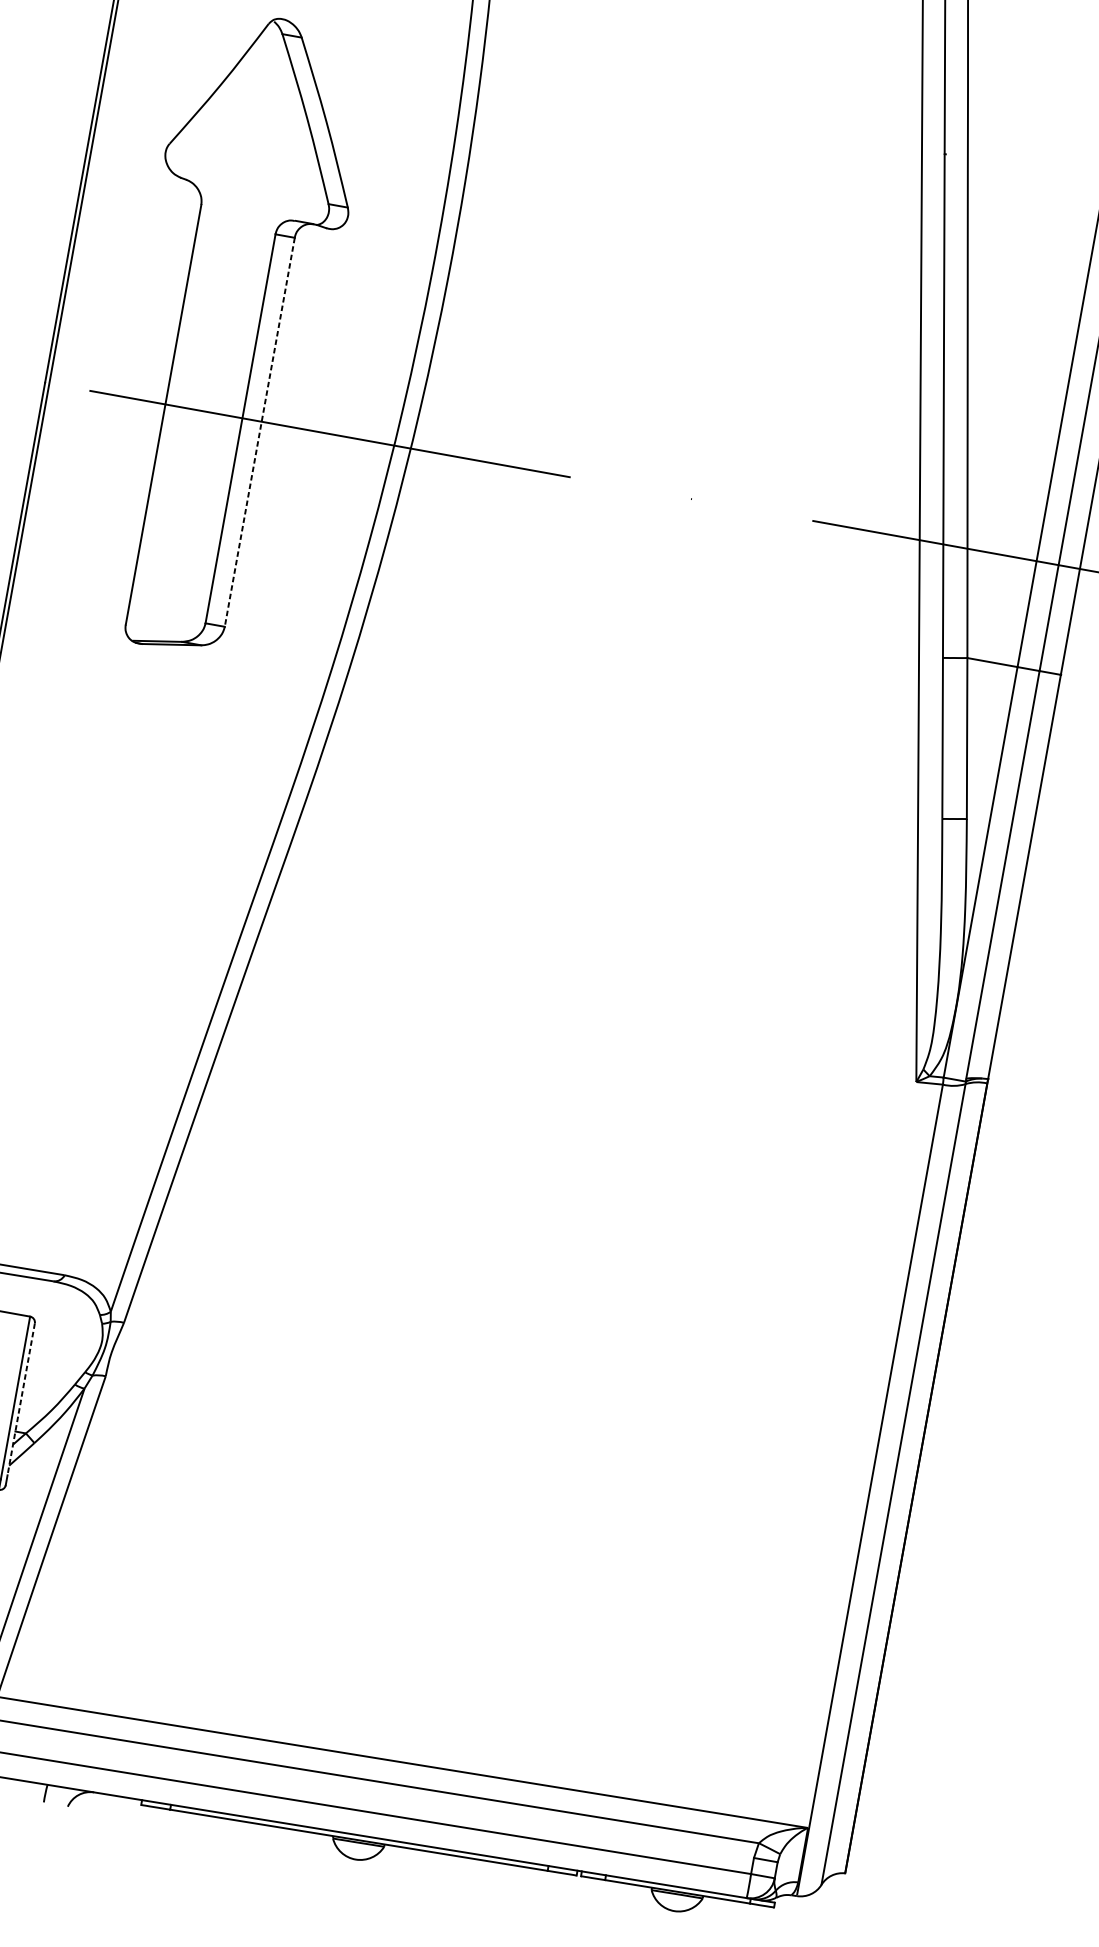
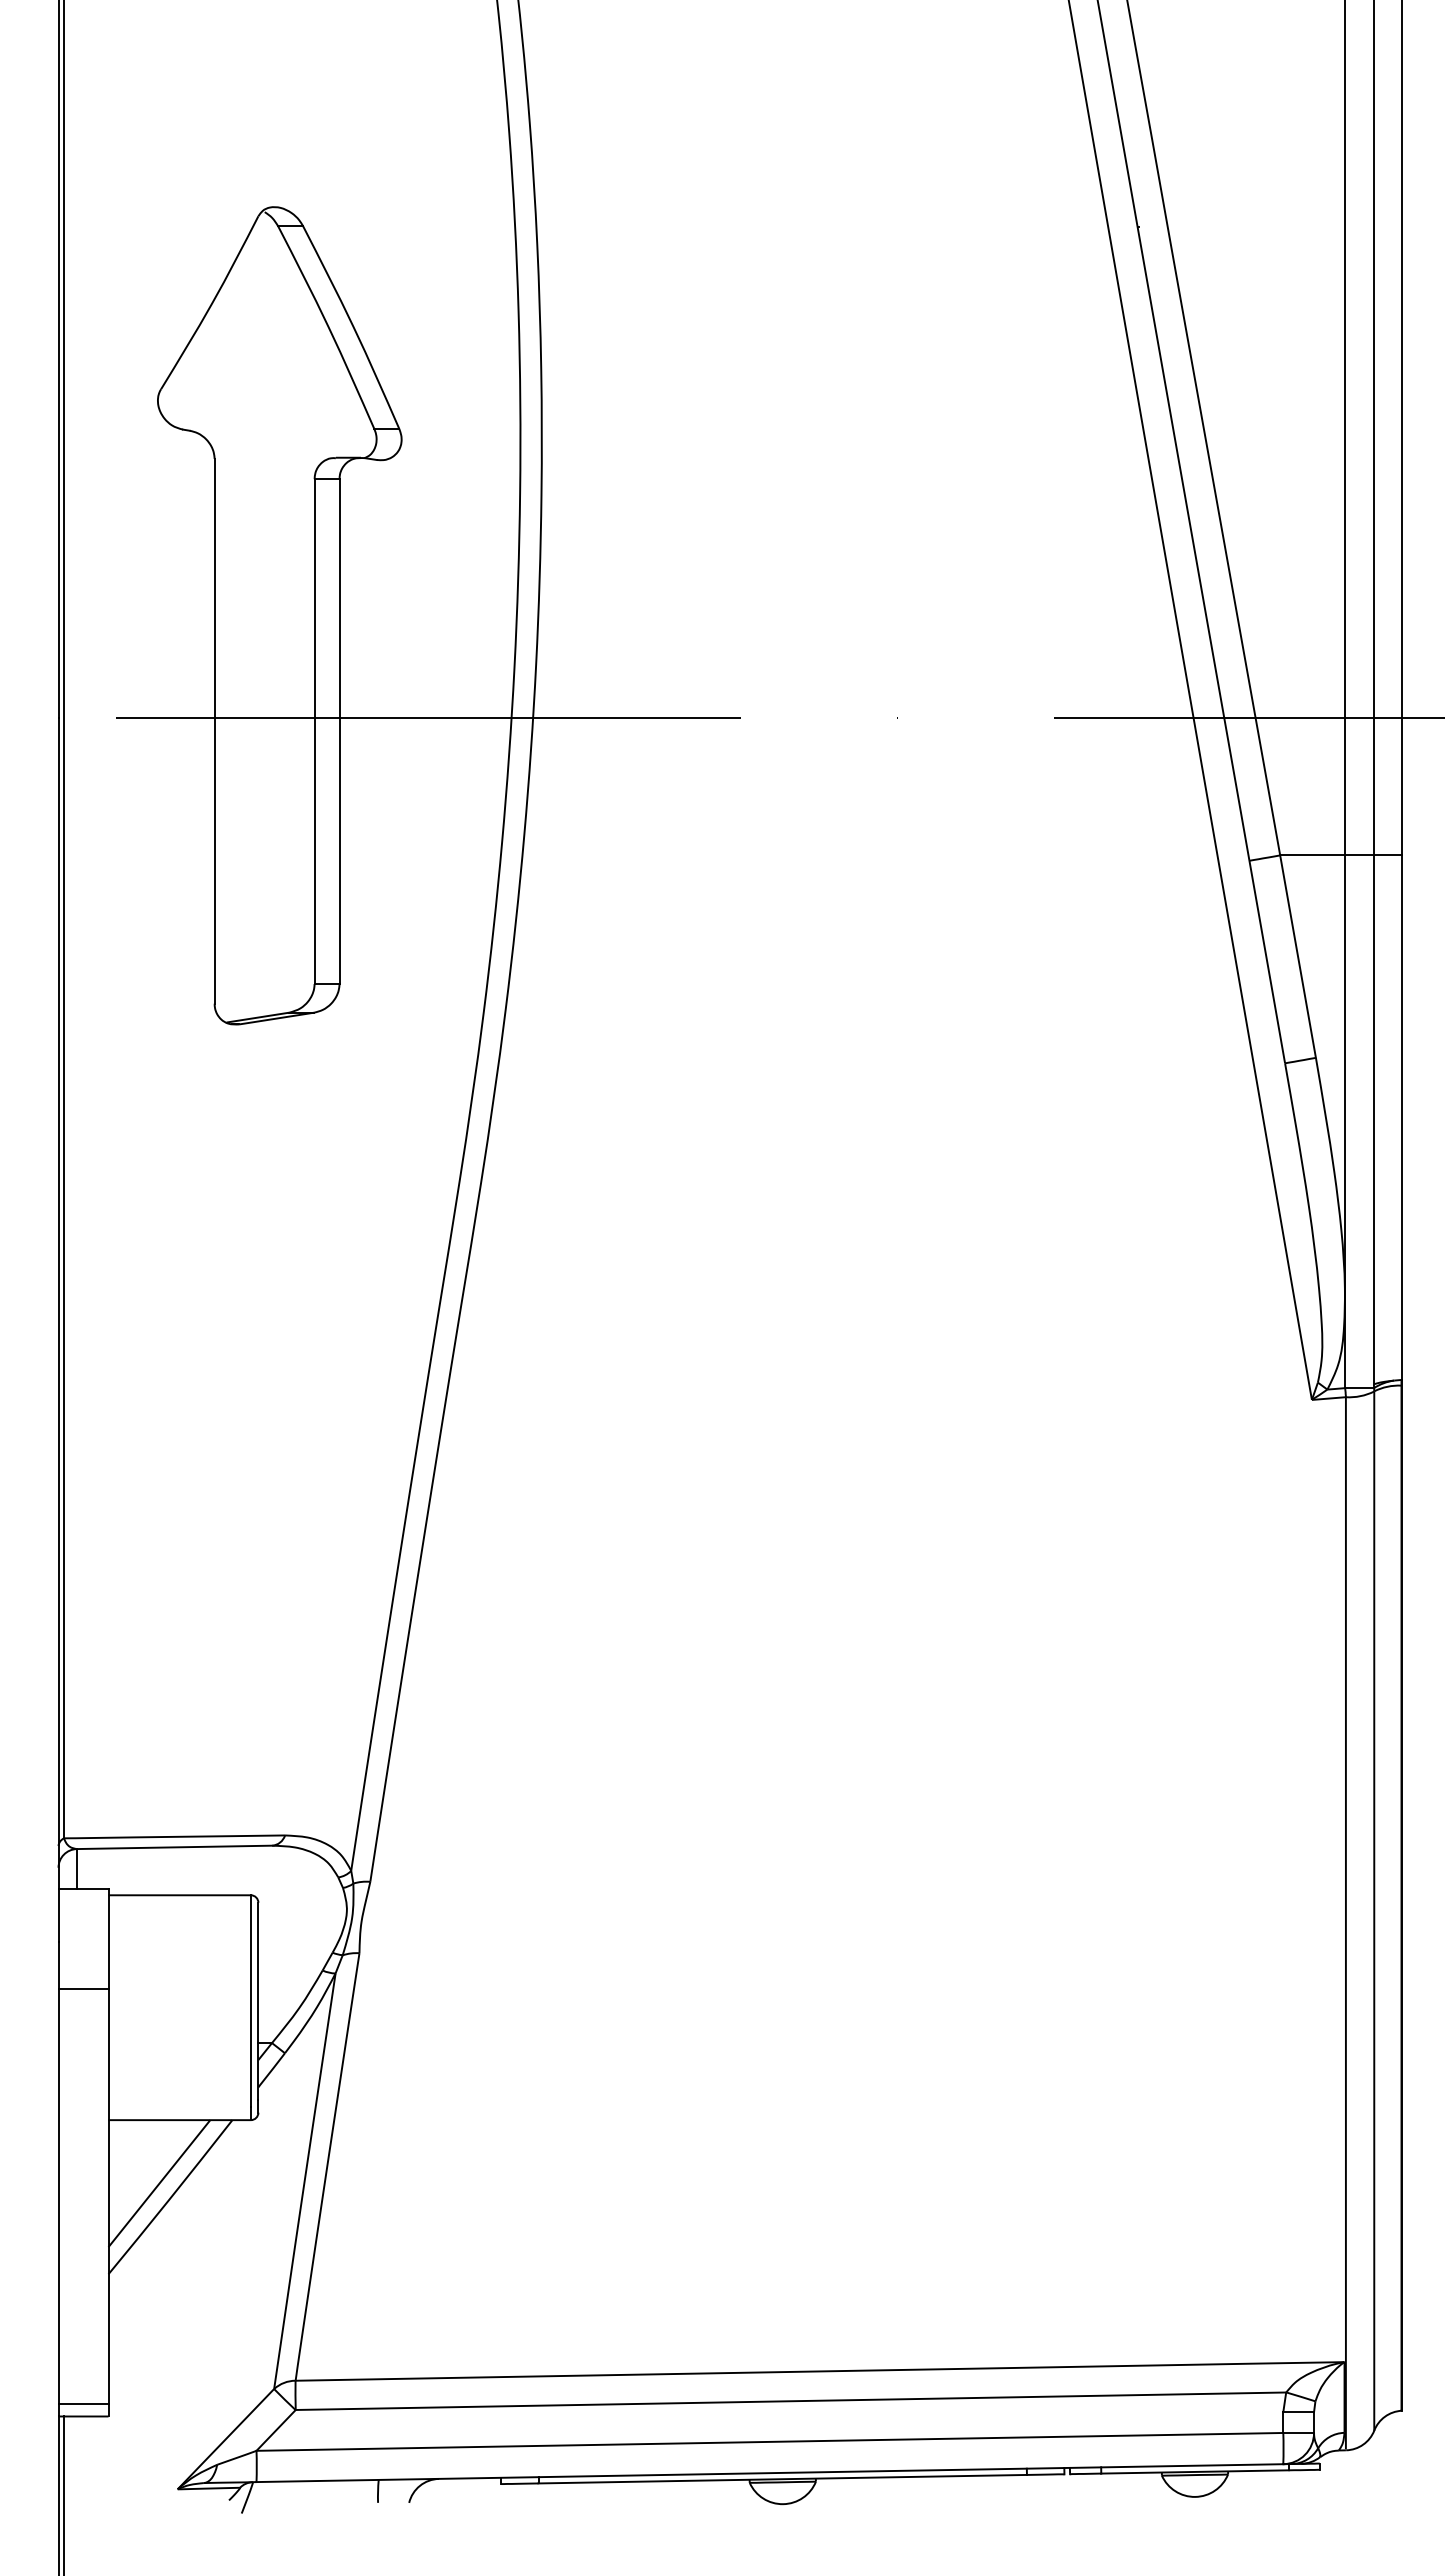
line: (259, 432) -> (339, 732), dashed -> solid
line: (21, 1399) -> (258, 2001), dashed -> solid

